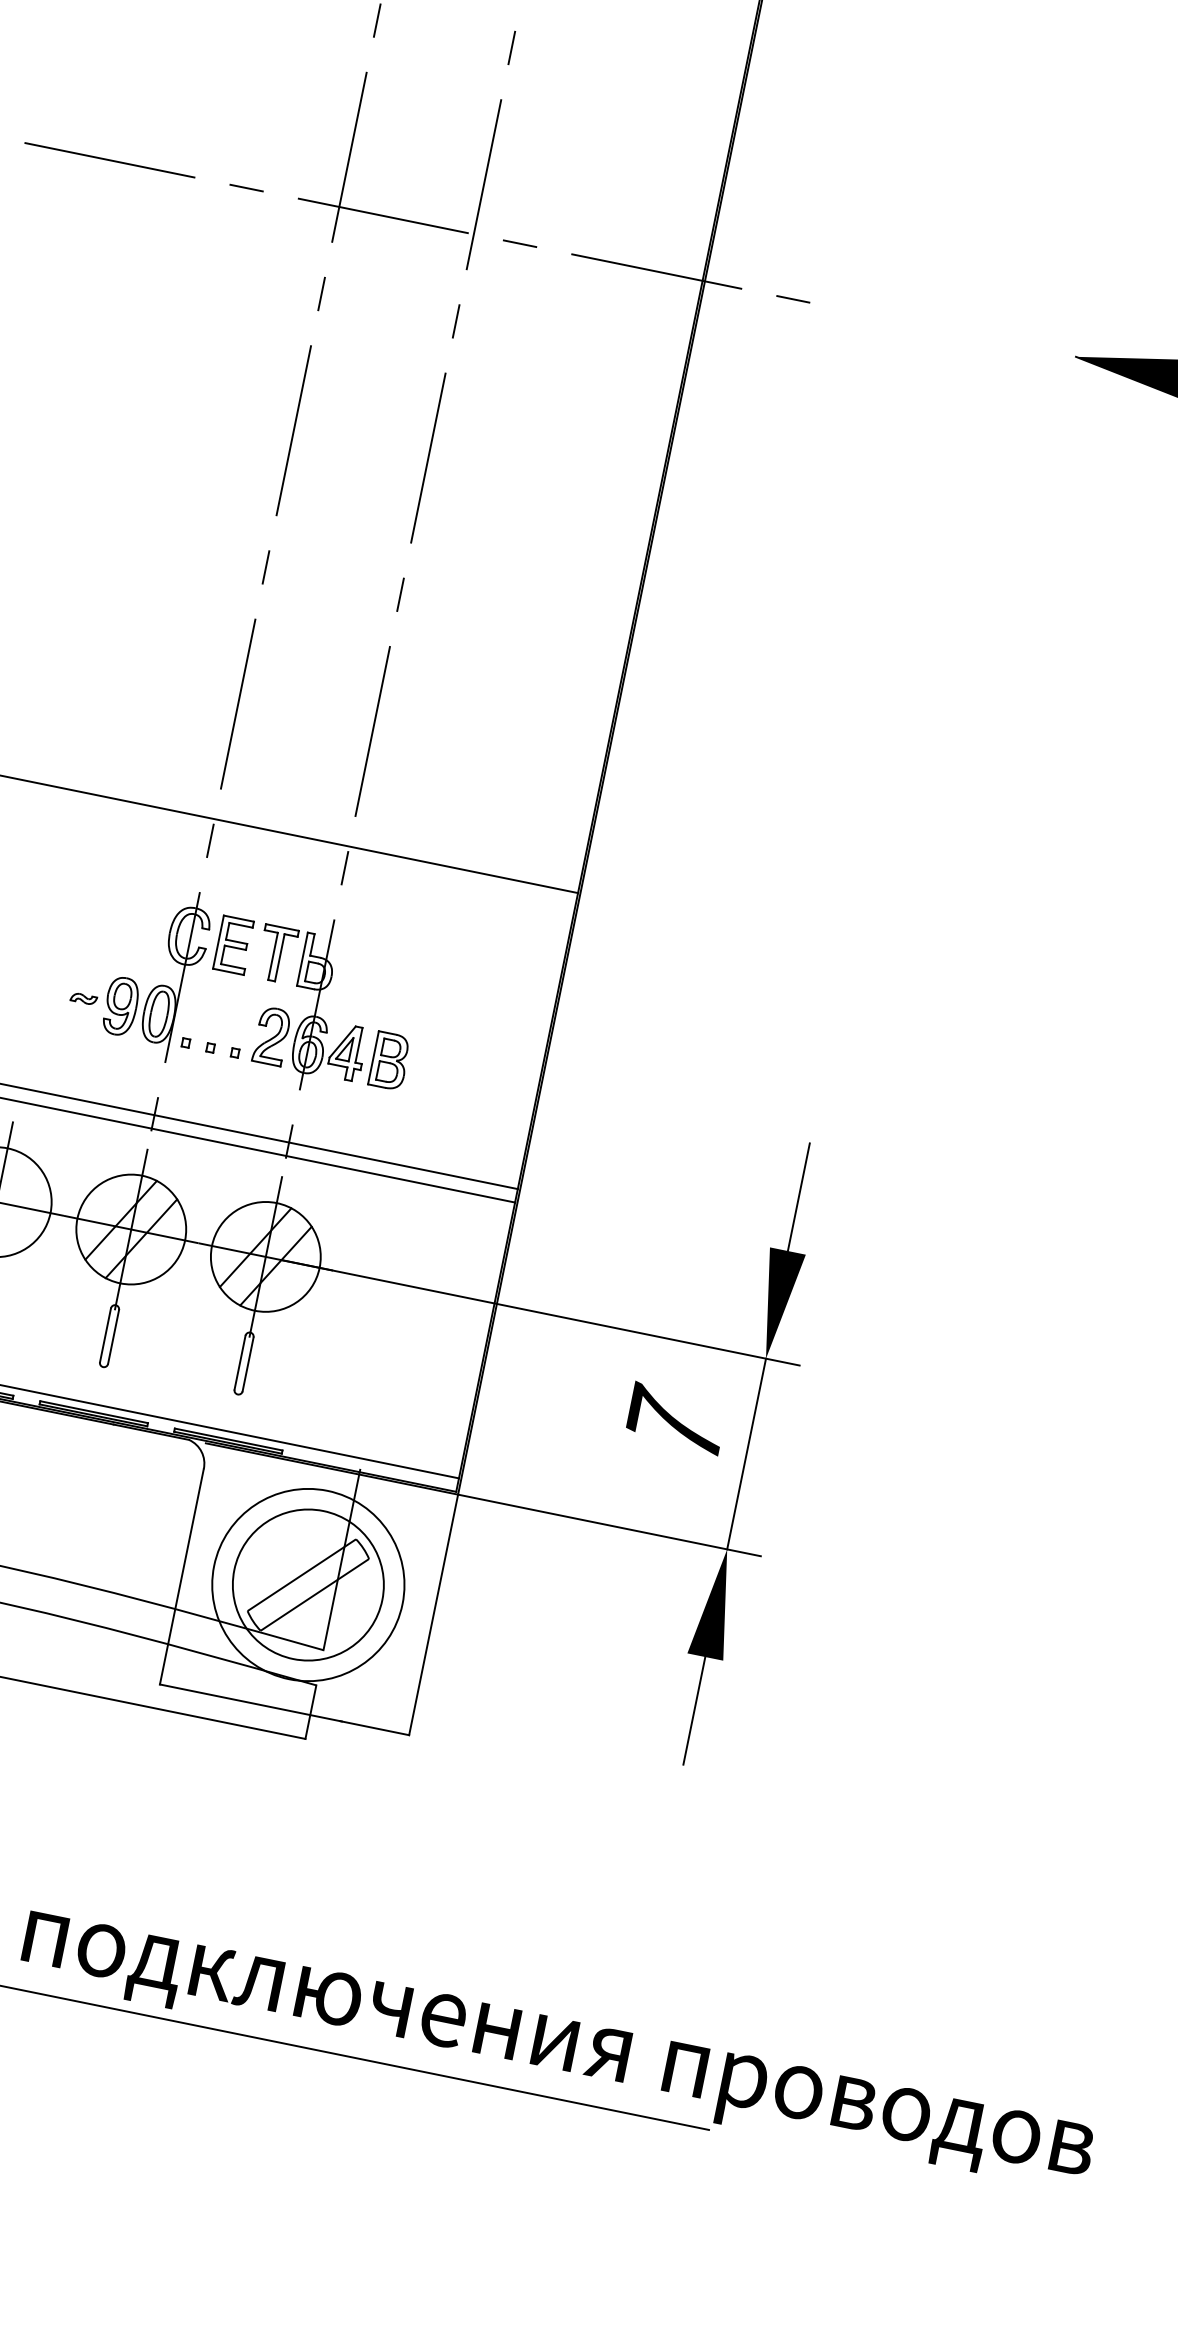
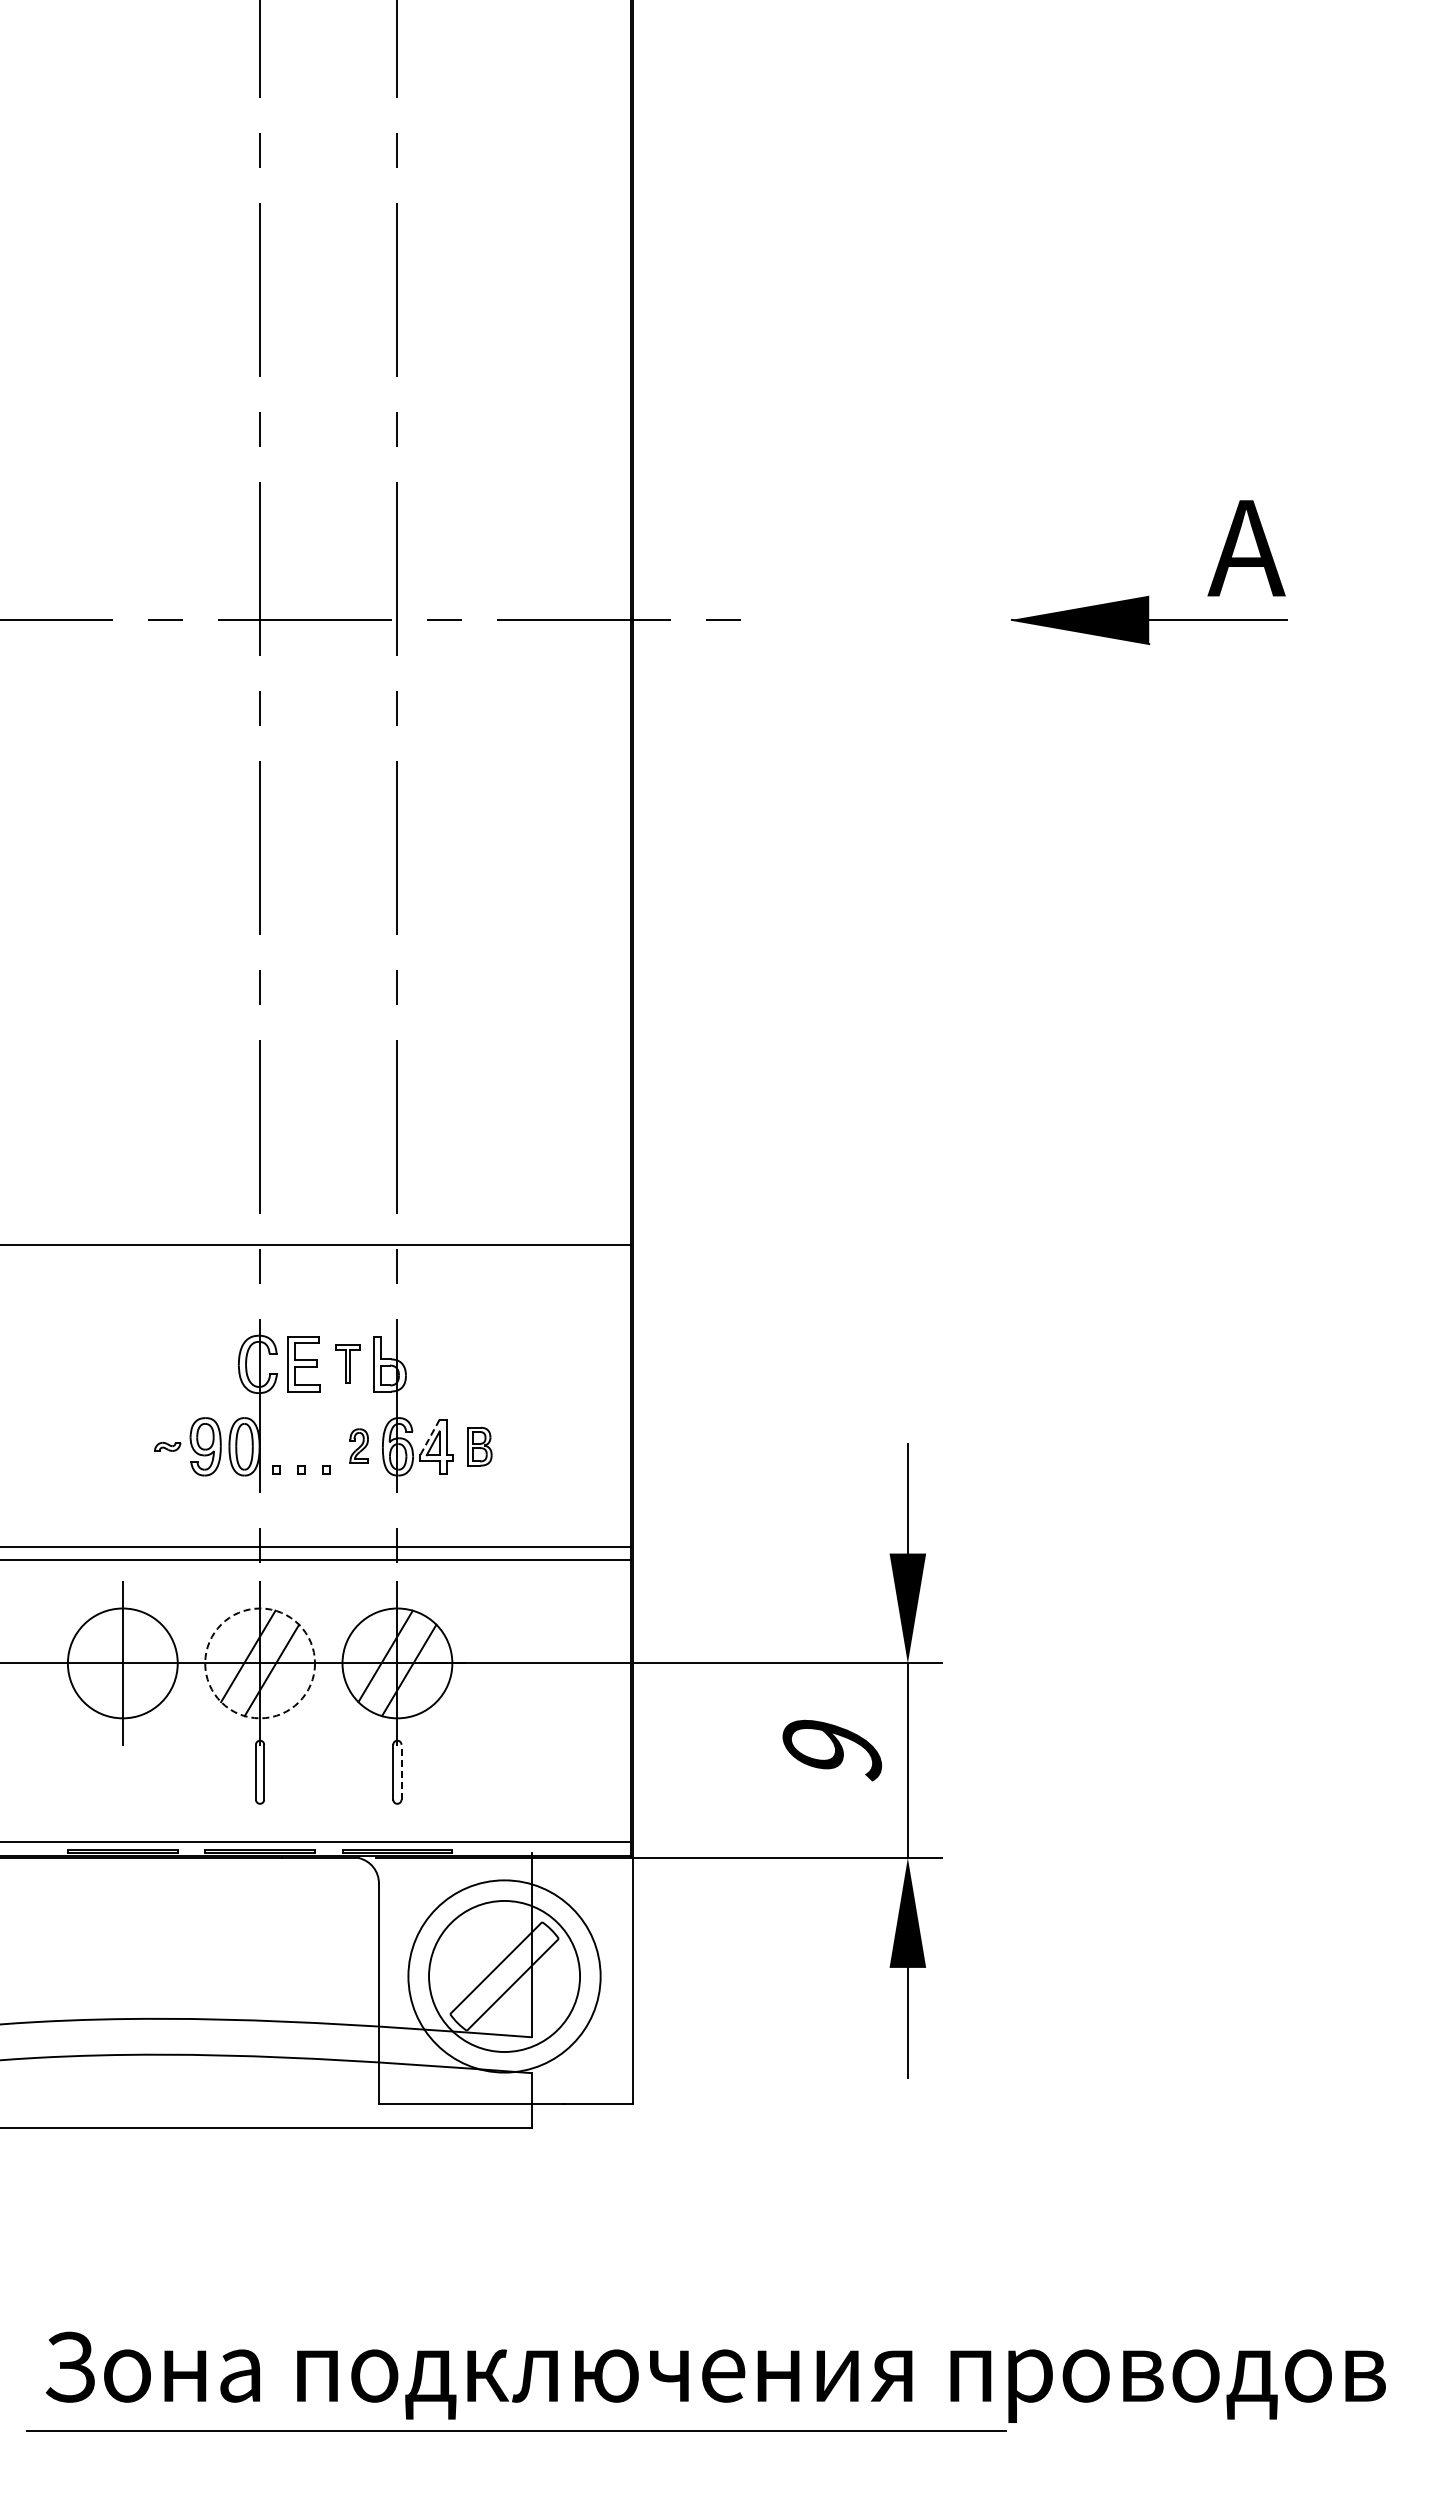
part: (276, 954) -> (347, 1364), size x0.7
part: (271, 1035) -> (358, 1445), size x0.6
line: (342, 1041) -> (429, 1437), solid -> dashed
part: (389, 1060) -> (479, 1446), size x0.7
circle: (131, 1229) -> (260, 1663), solid -> dashed
line: (248, 1363) -> (401, 1771), solid -> dashed
text: (675, 1425) -> (832, 1746), 7 -> 9

